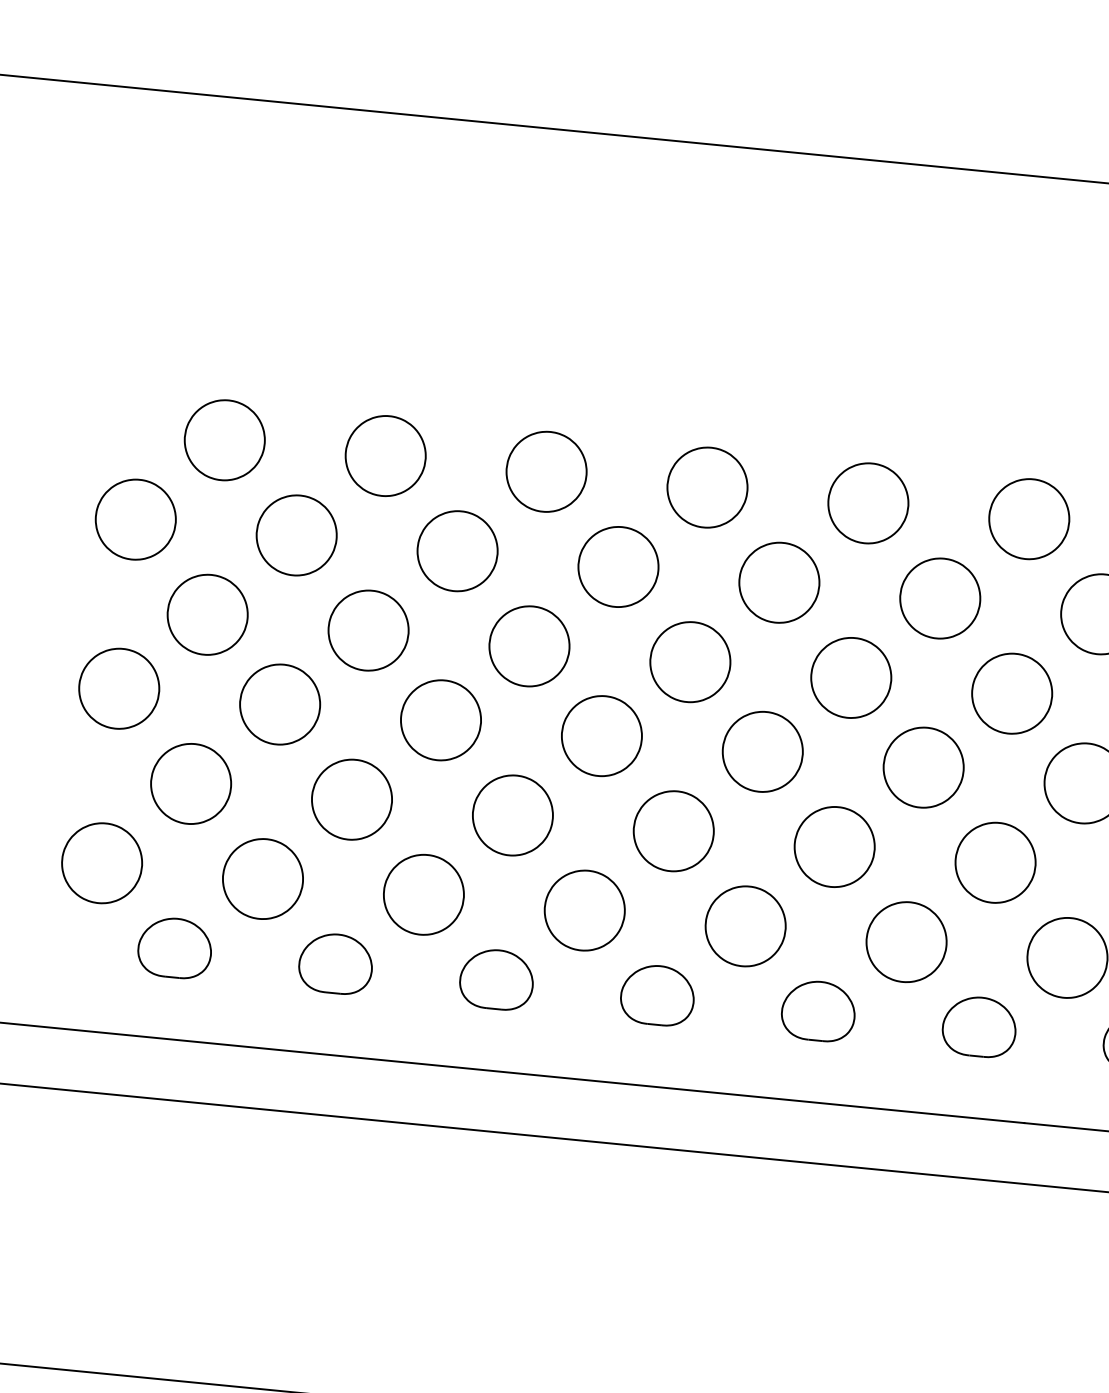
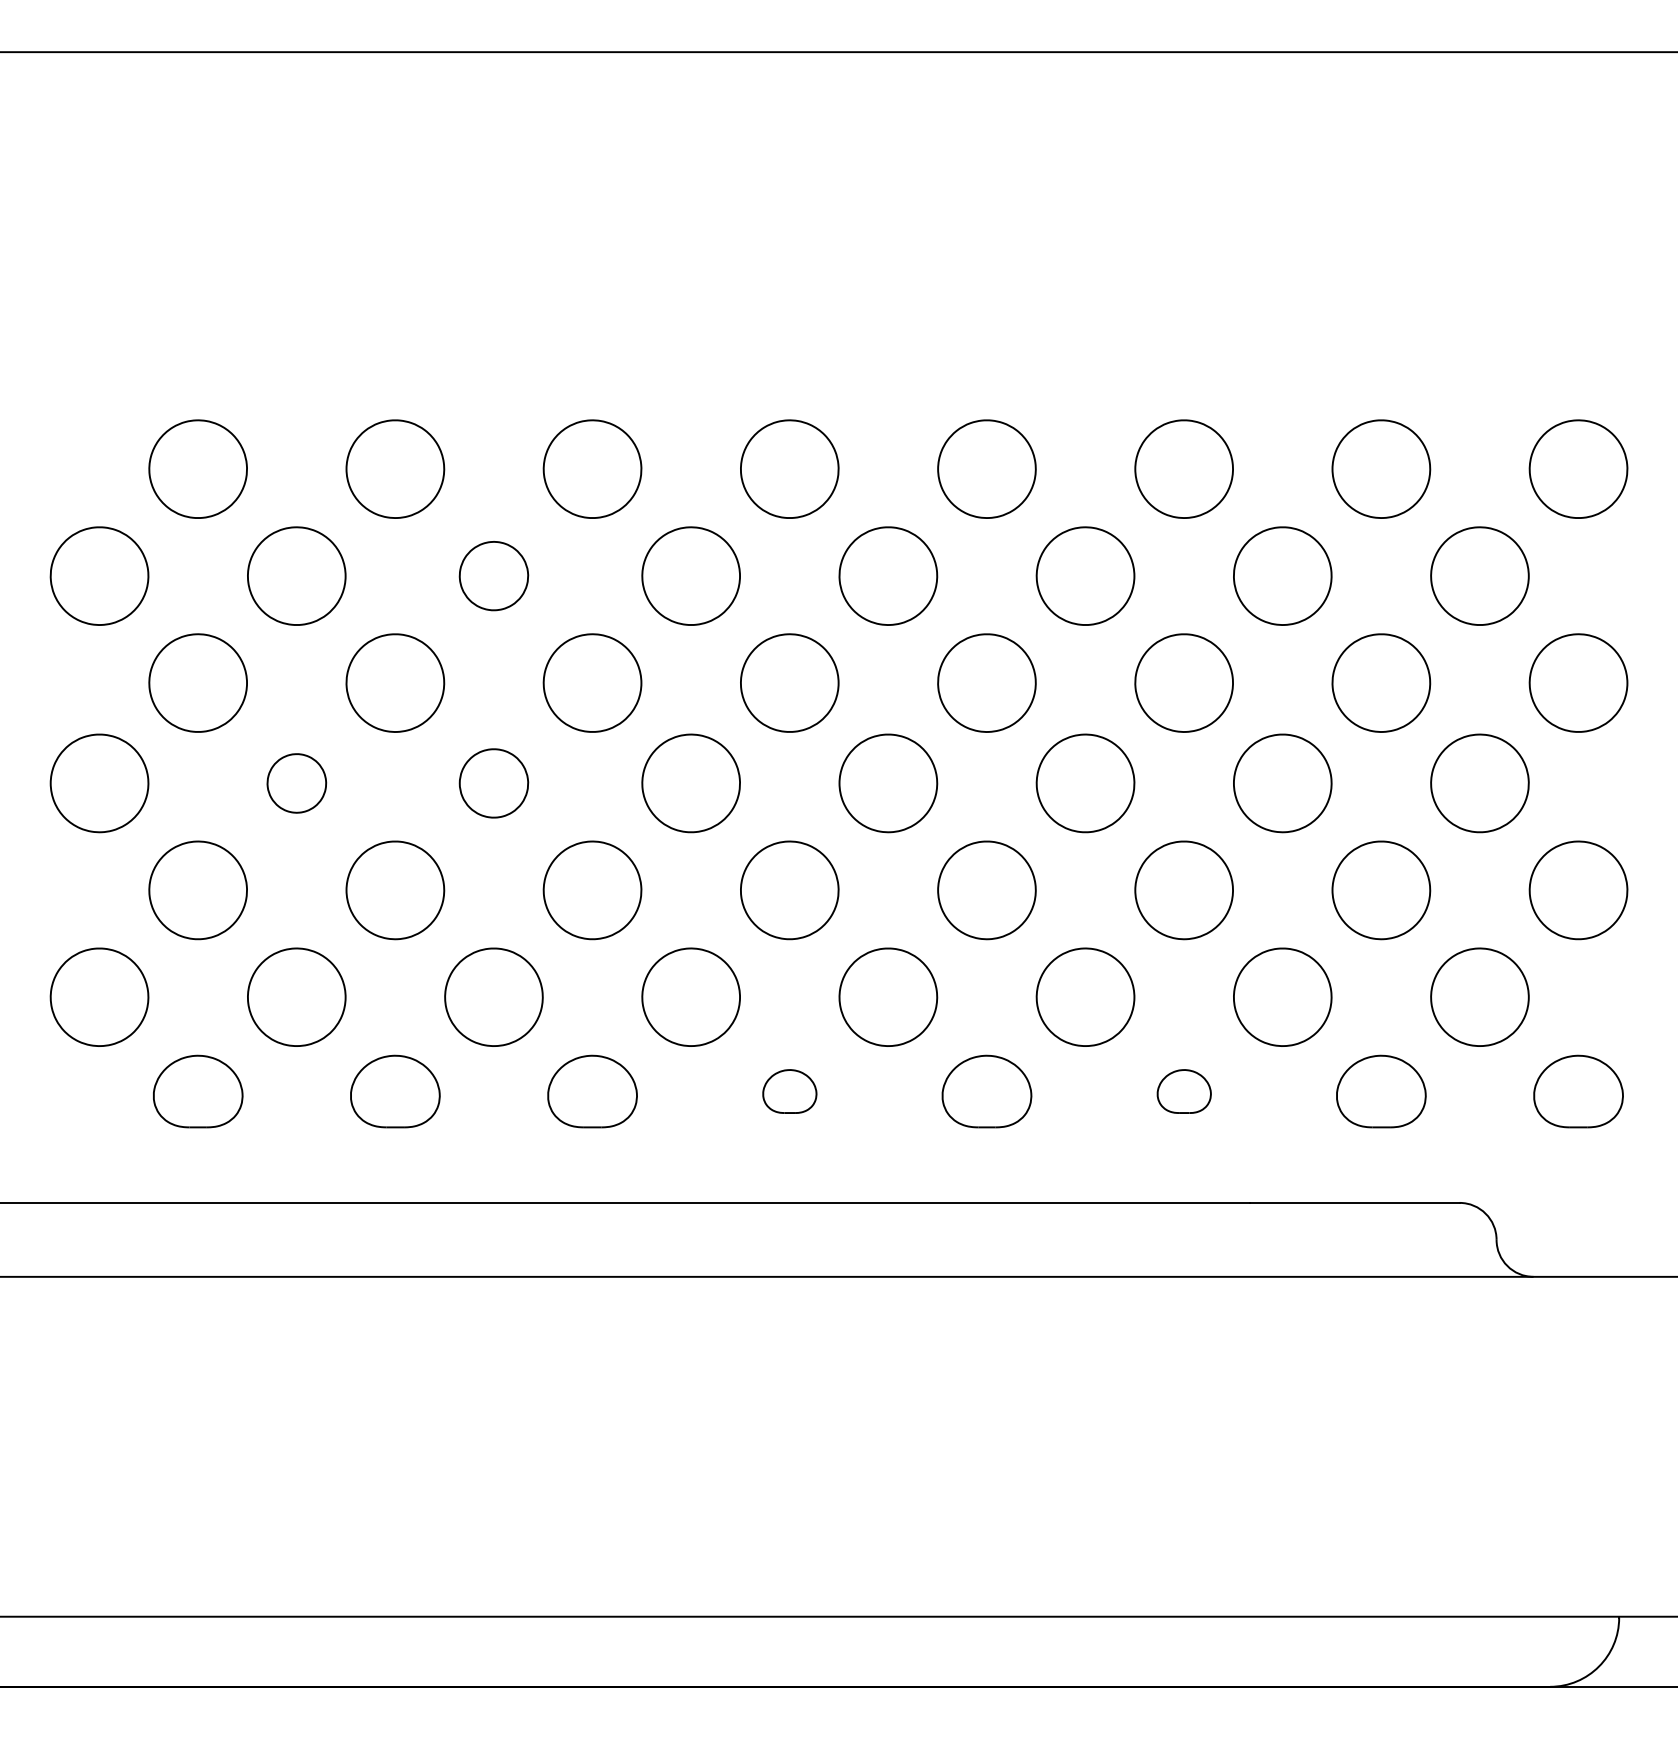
part: (457, 550) -> (493, 575), size x0.7
part: (279, 704) -> (296, 783), size x0.6
part: (440, 720) -> (493, 783), size x0.7
part: (657, 995) -> (789, 1091), size x0.6
part: (979, 1026) -> (1184, 1091), size x0.6

